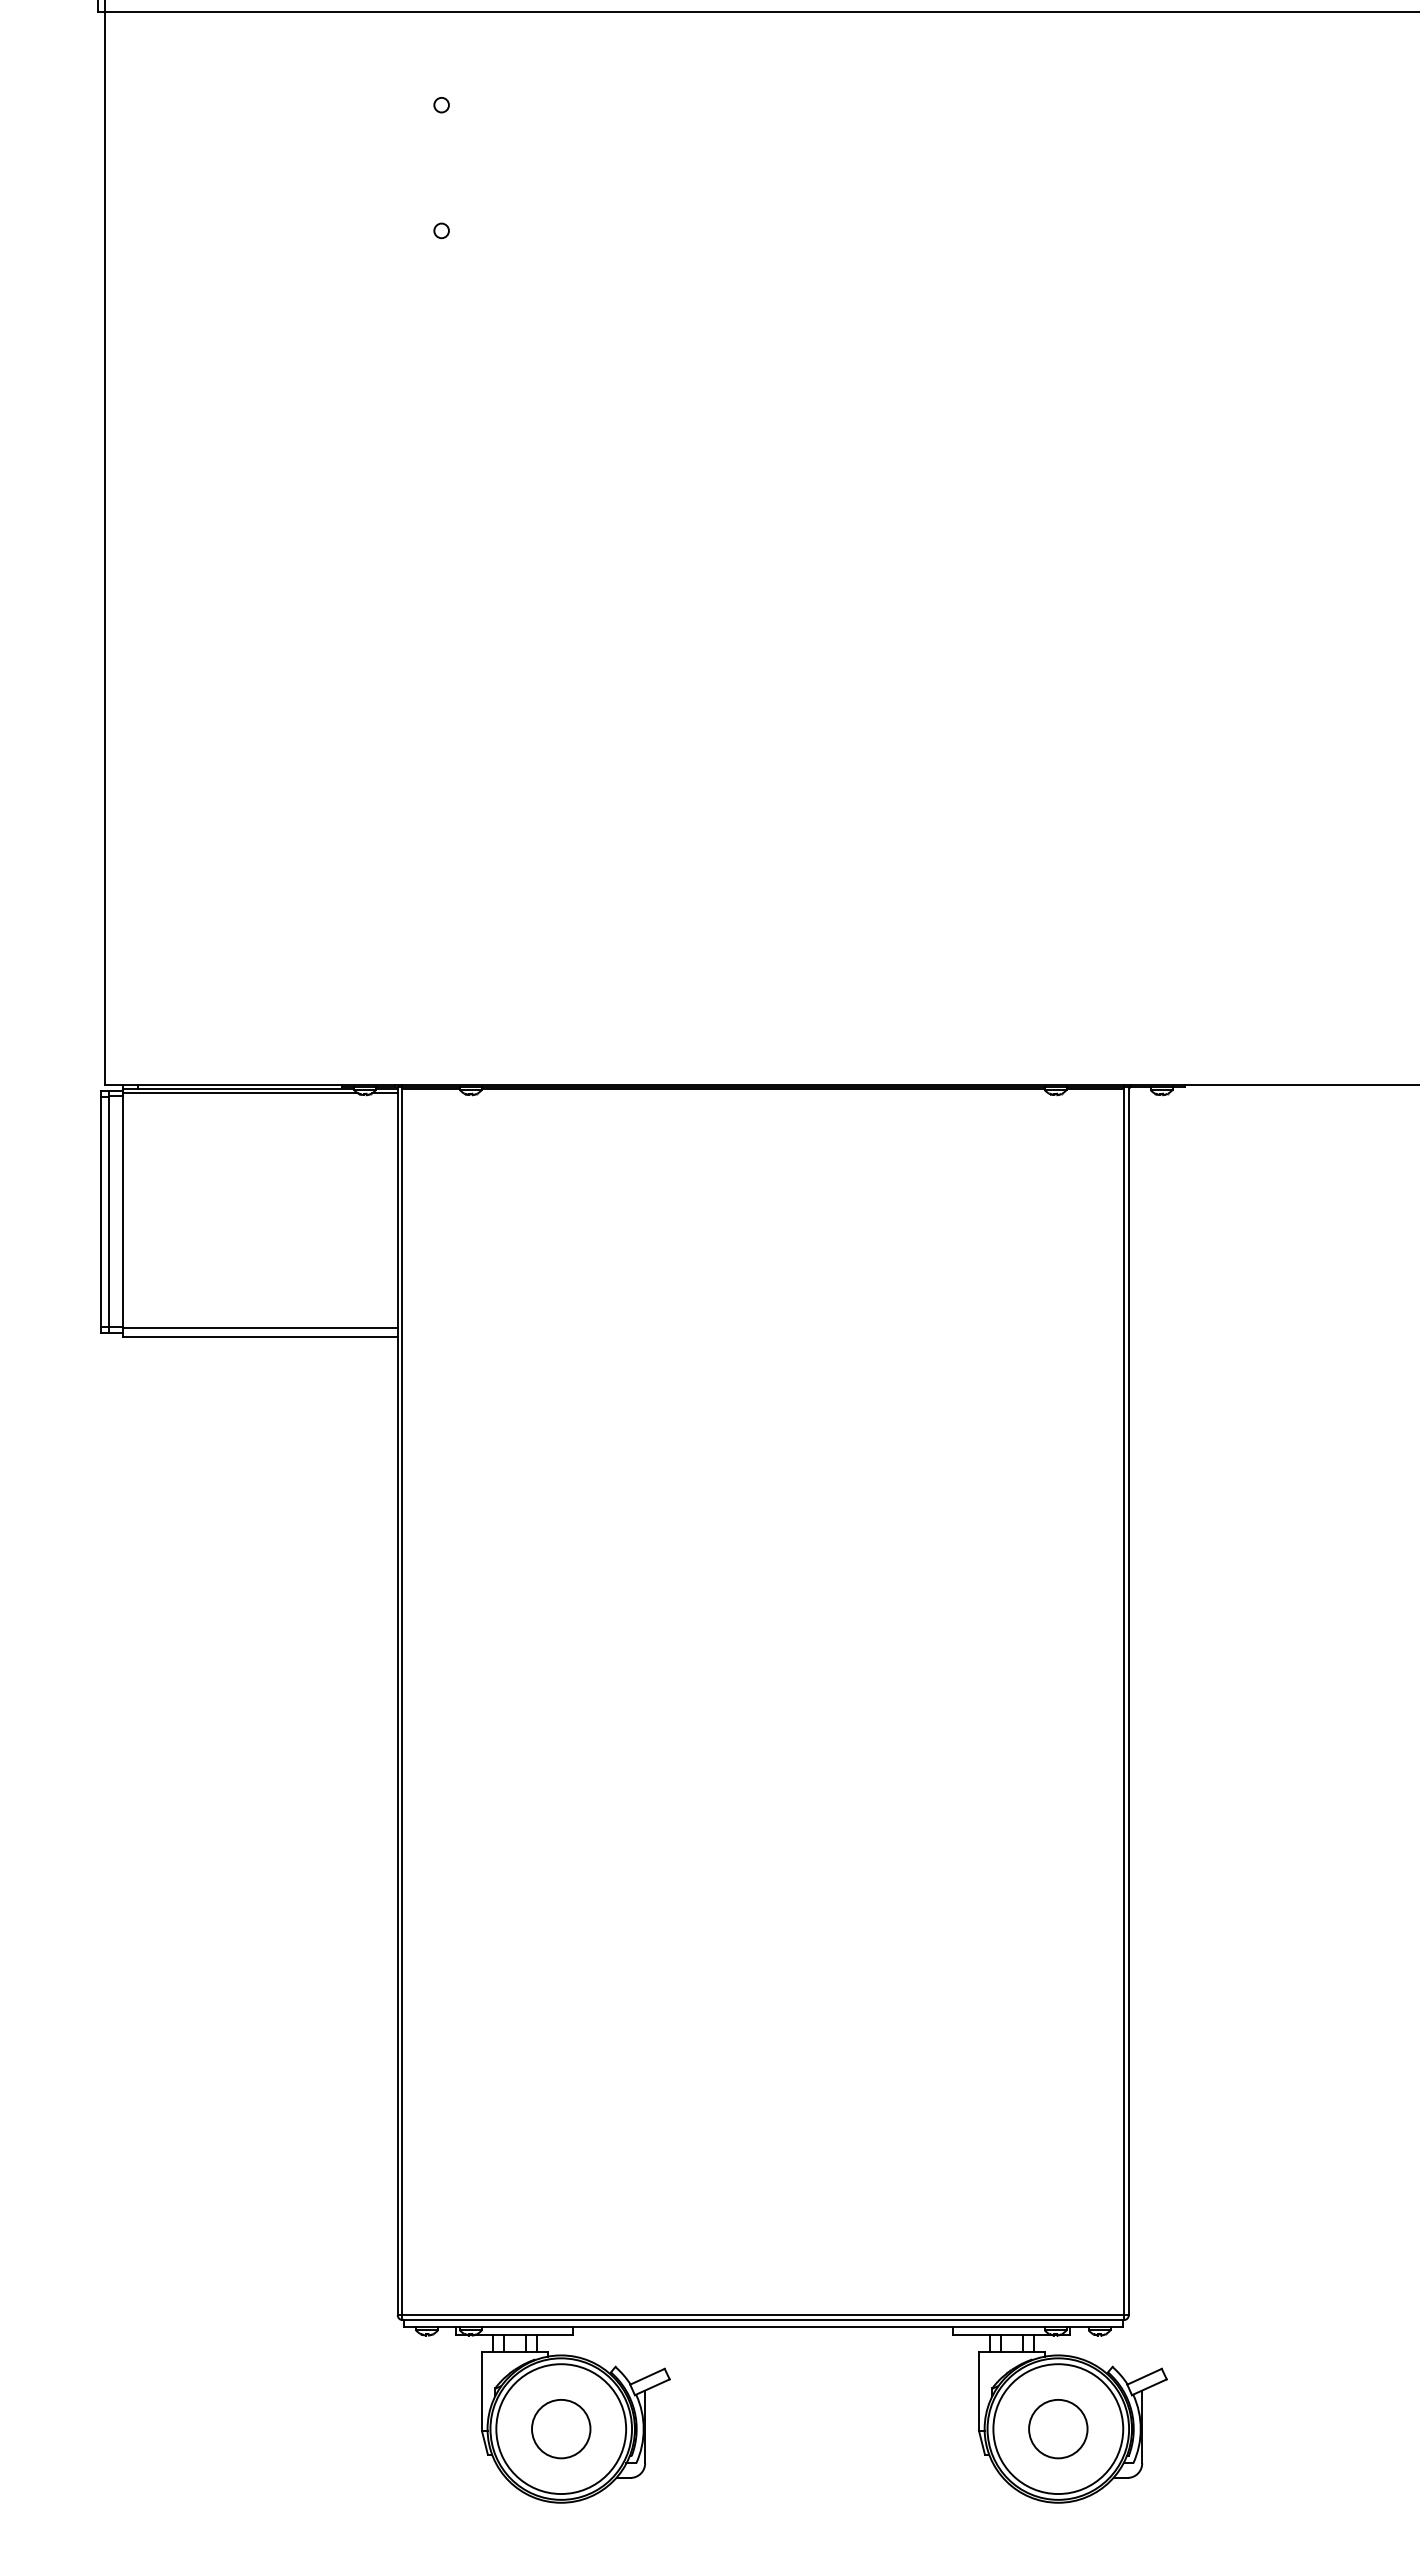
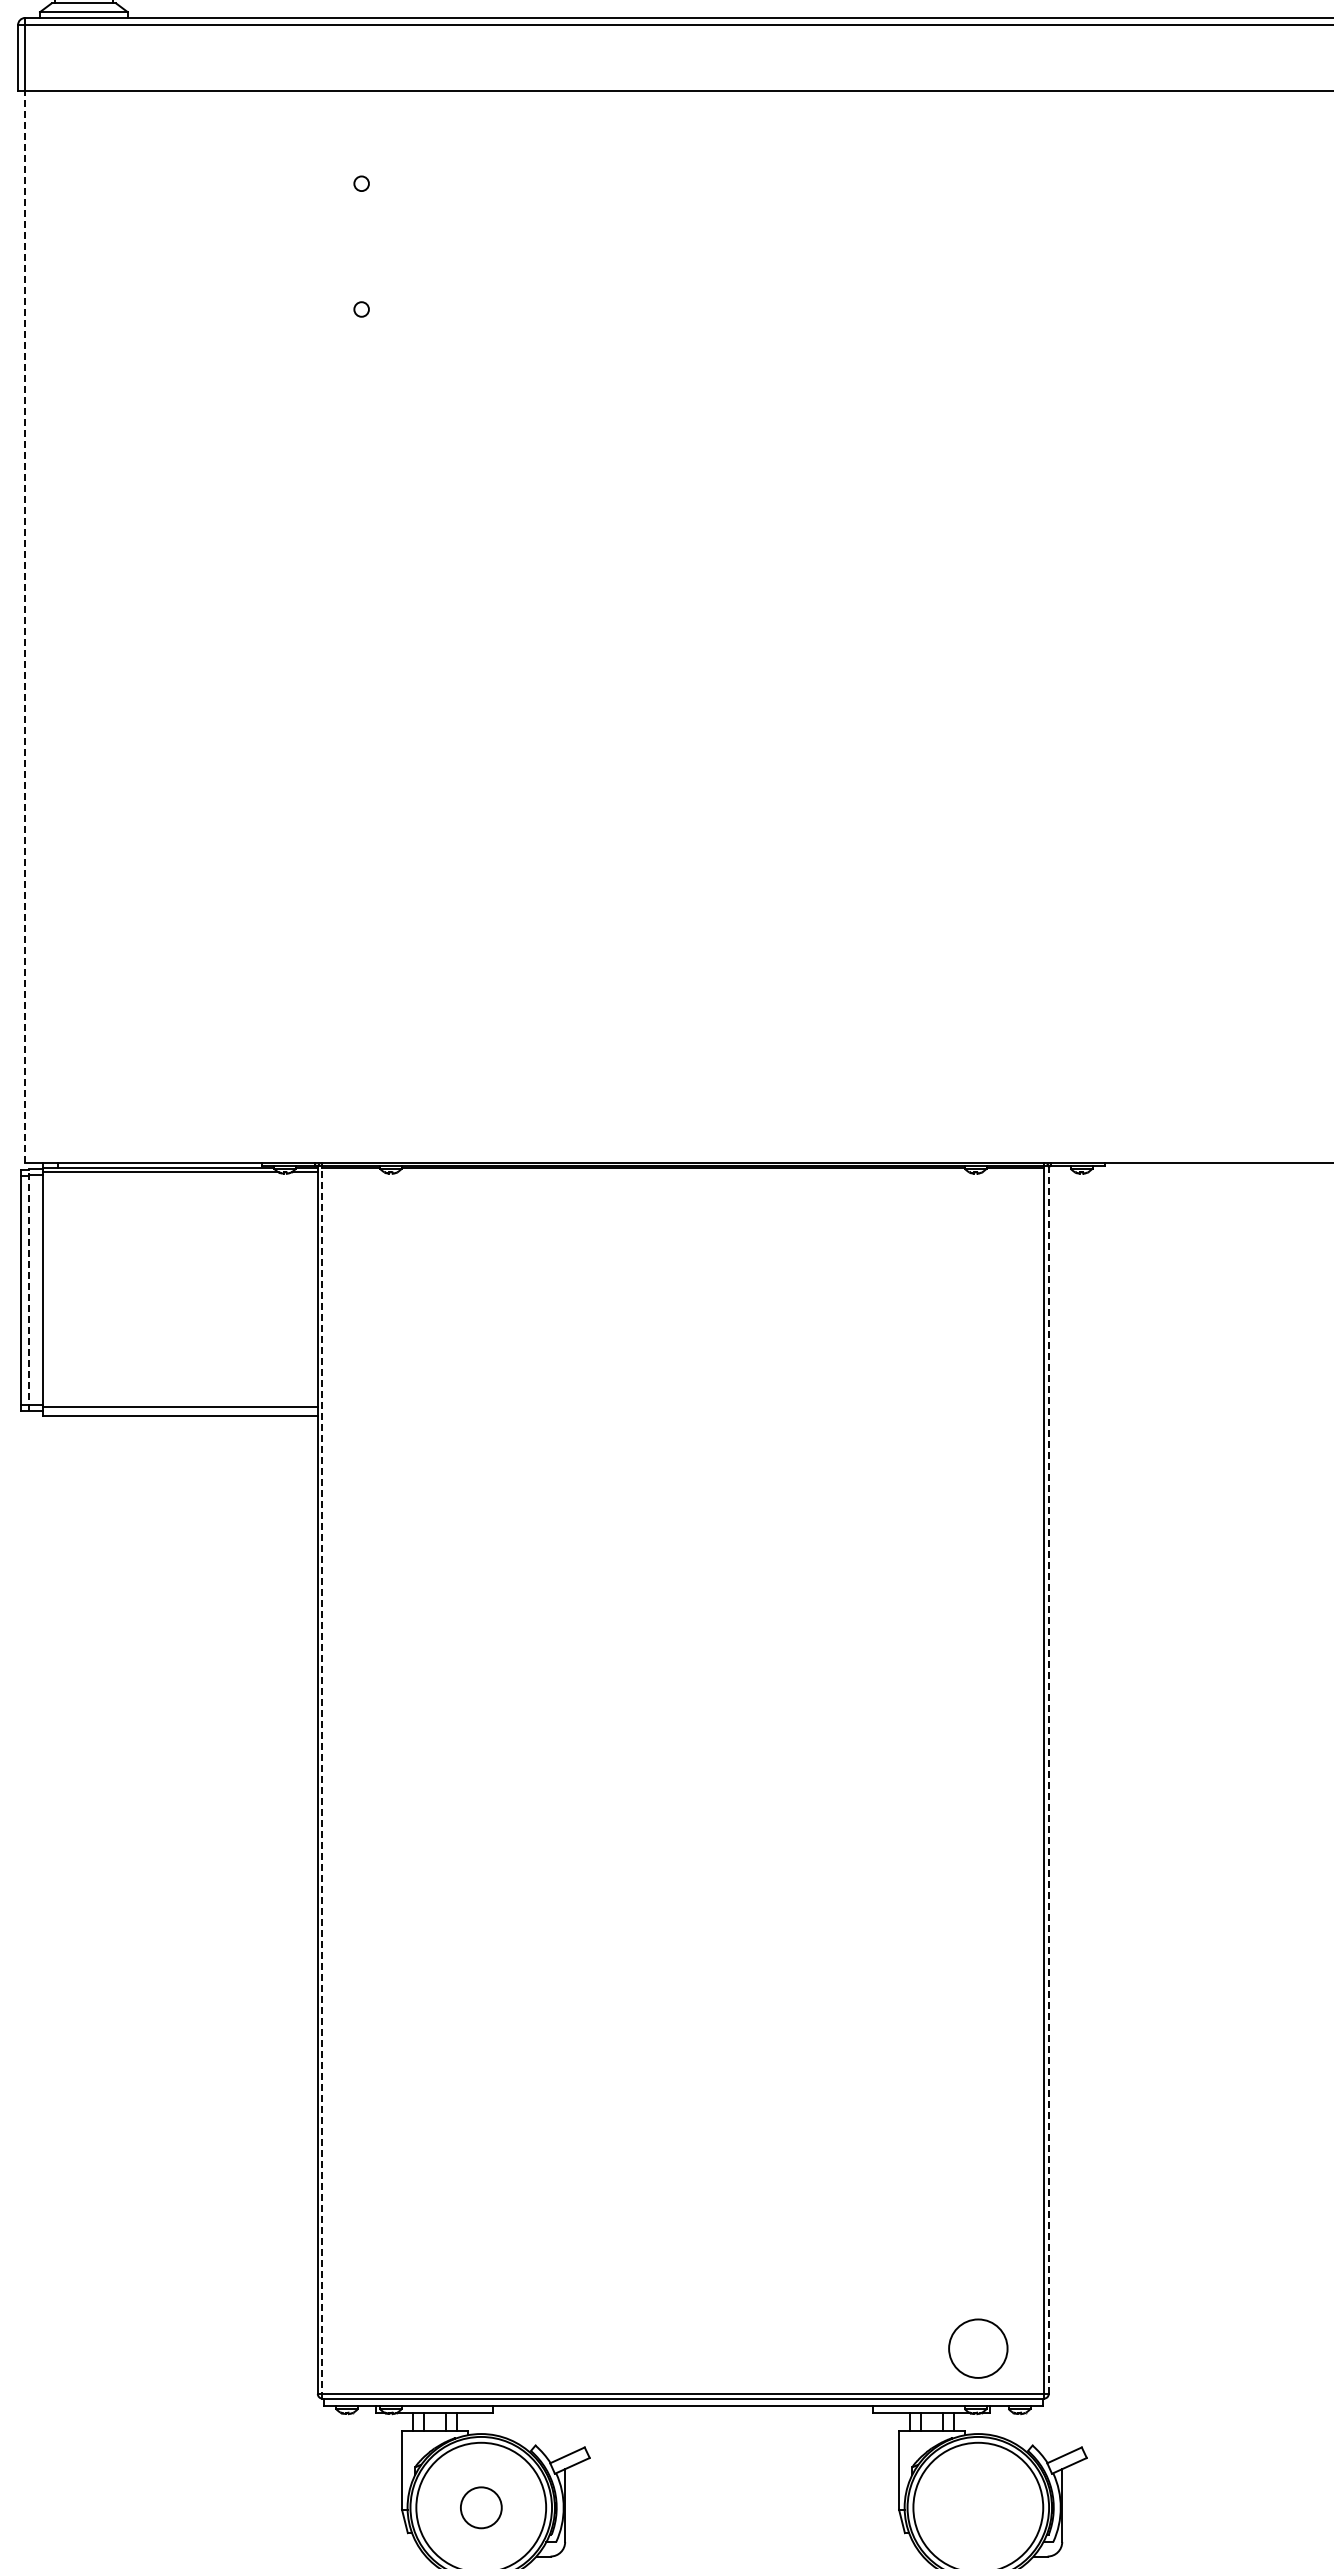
line: (105, 548) -> (25, 627), solid -> dashed
line: (108, 1211) -> (28, 1290), solid -> dashed
line: (1128, 1700) -> (1048, 1779), solid -> dashed
line: (402, 1704) -> (322, 1783), solid -> dashed
circle: (561, 2429) -> (481, 2508), size x0.7
circle: (1058, 2429) -> (978, 2349), moved

